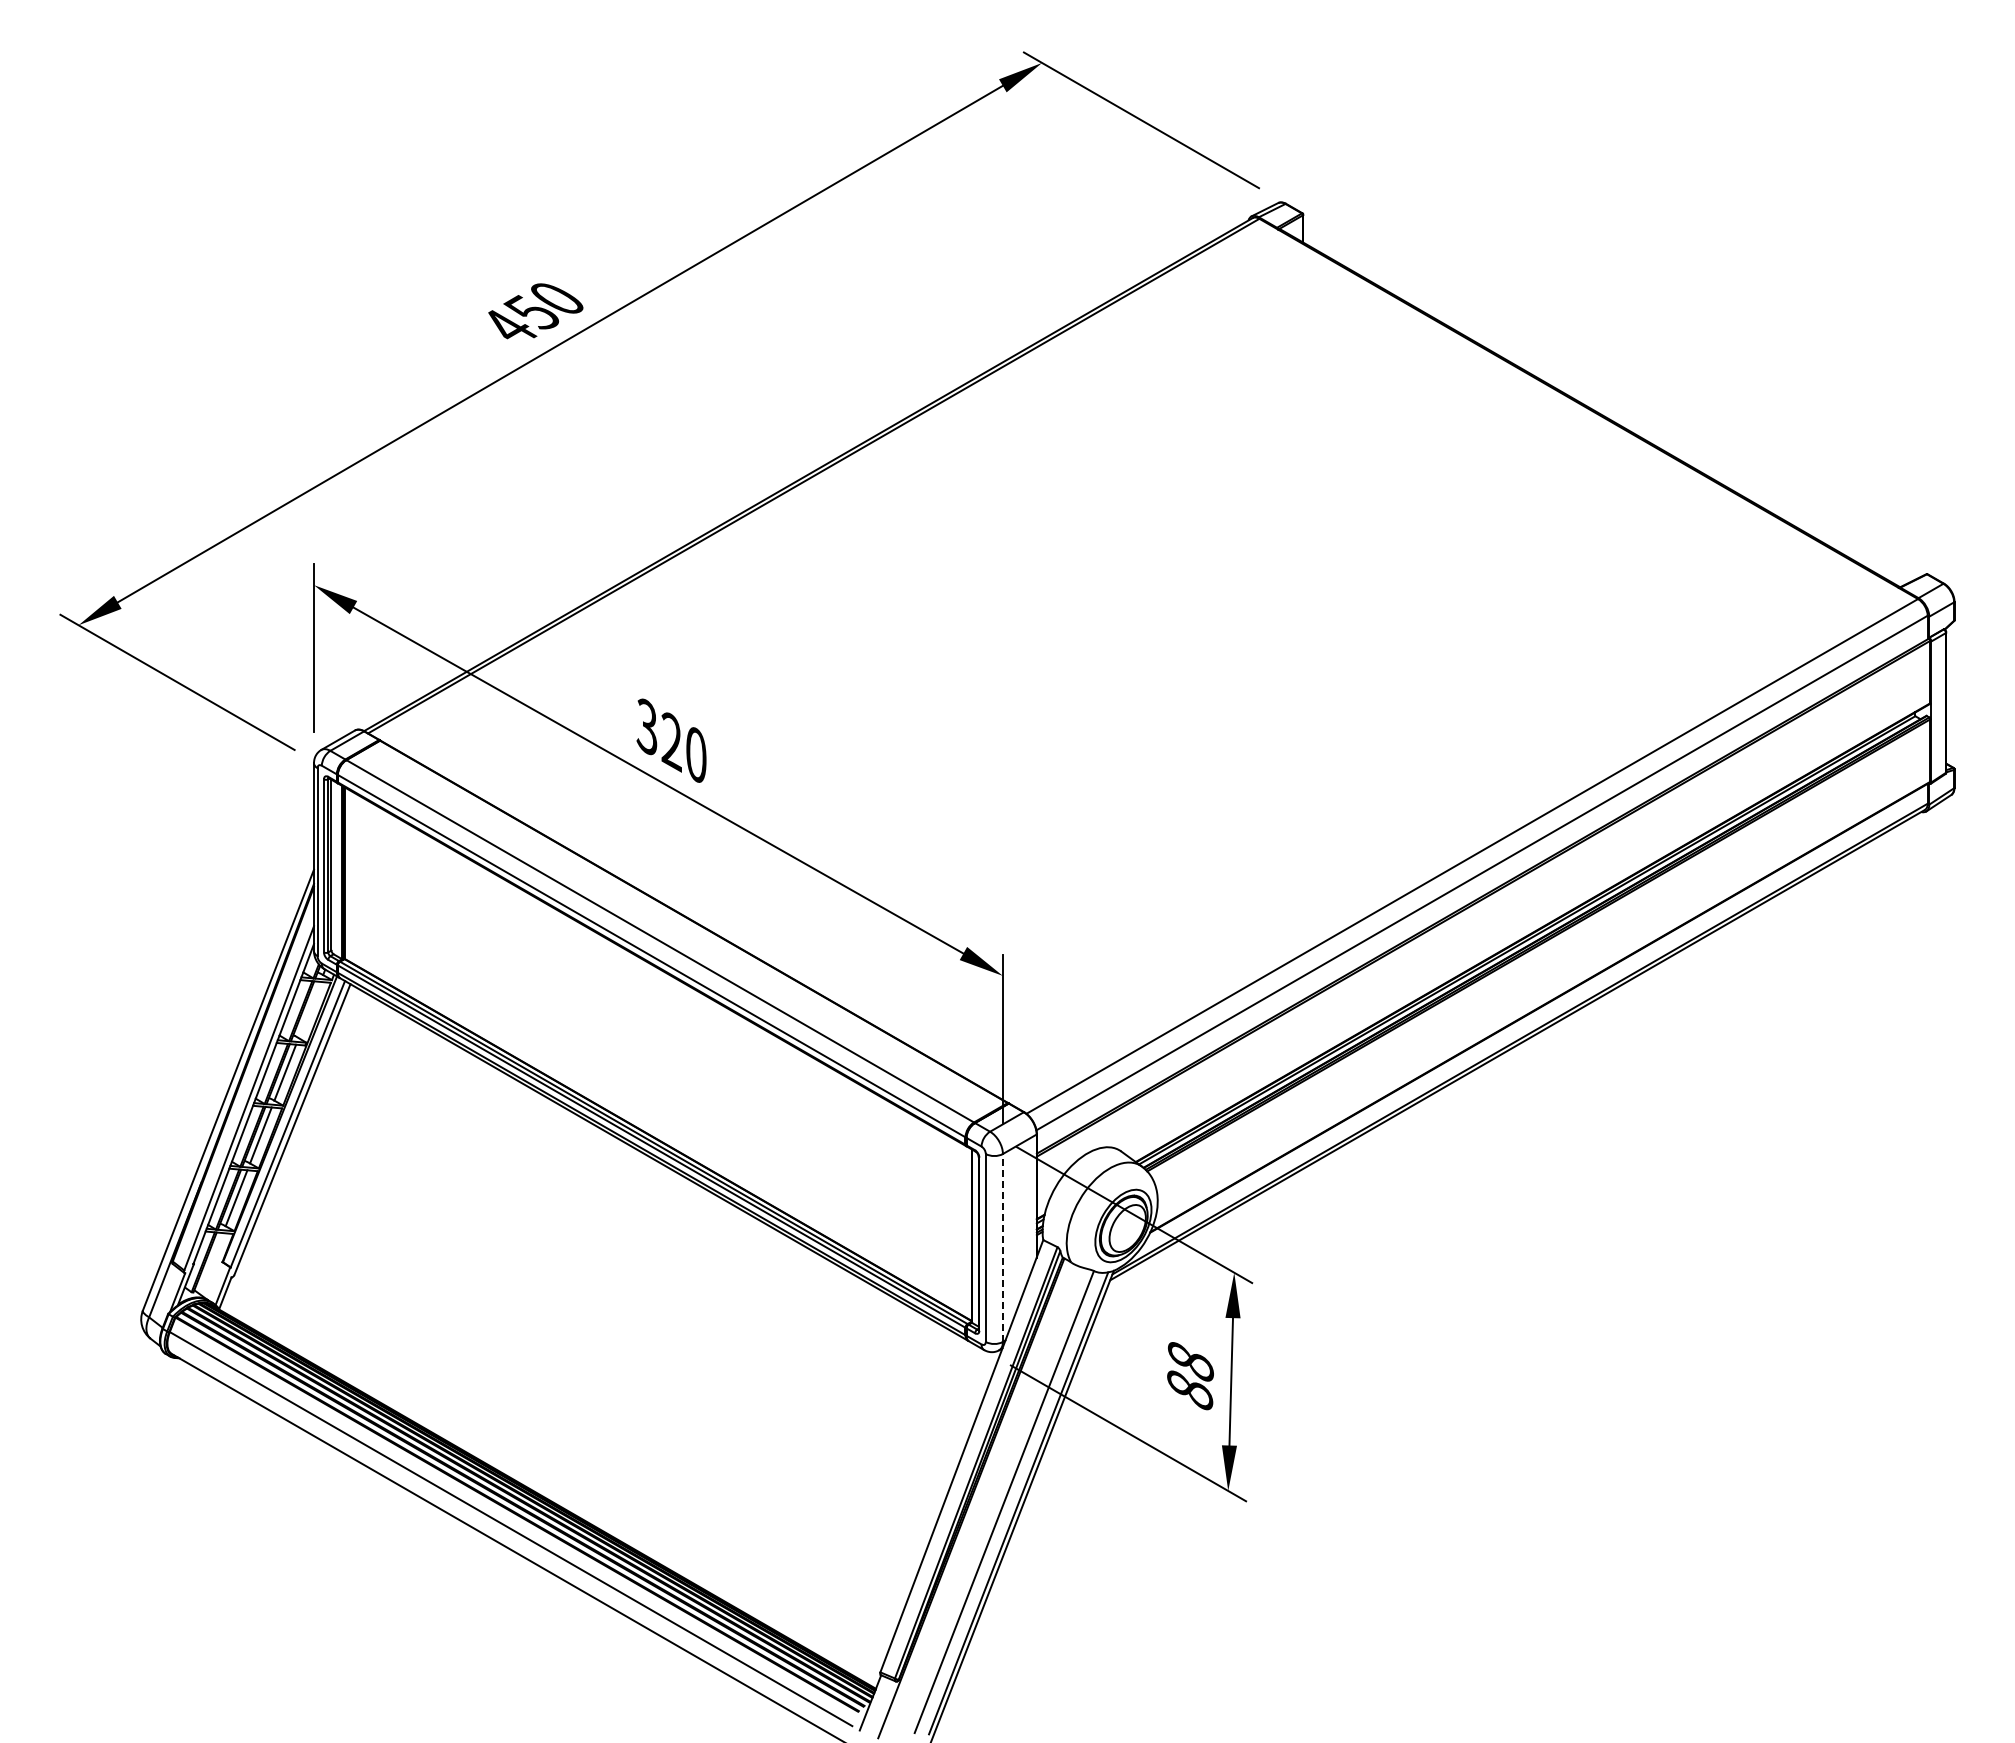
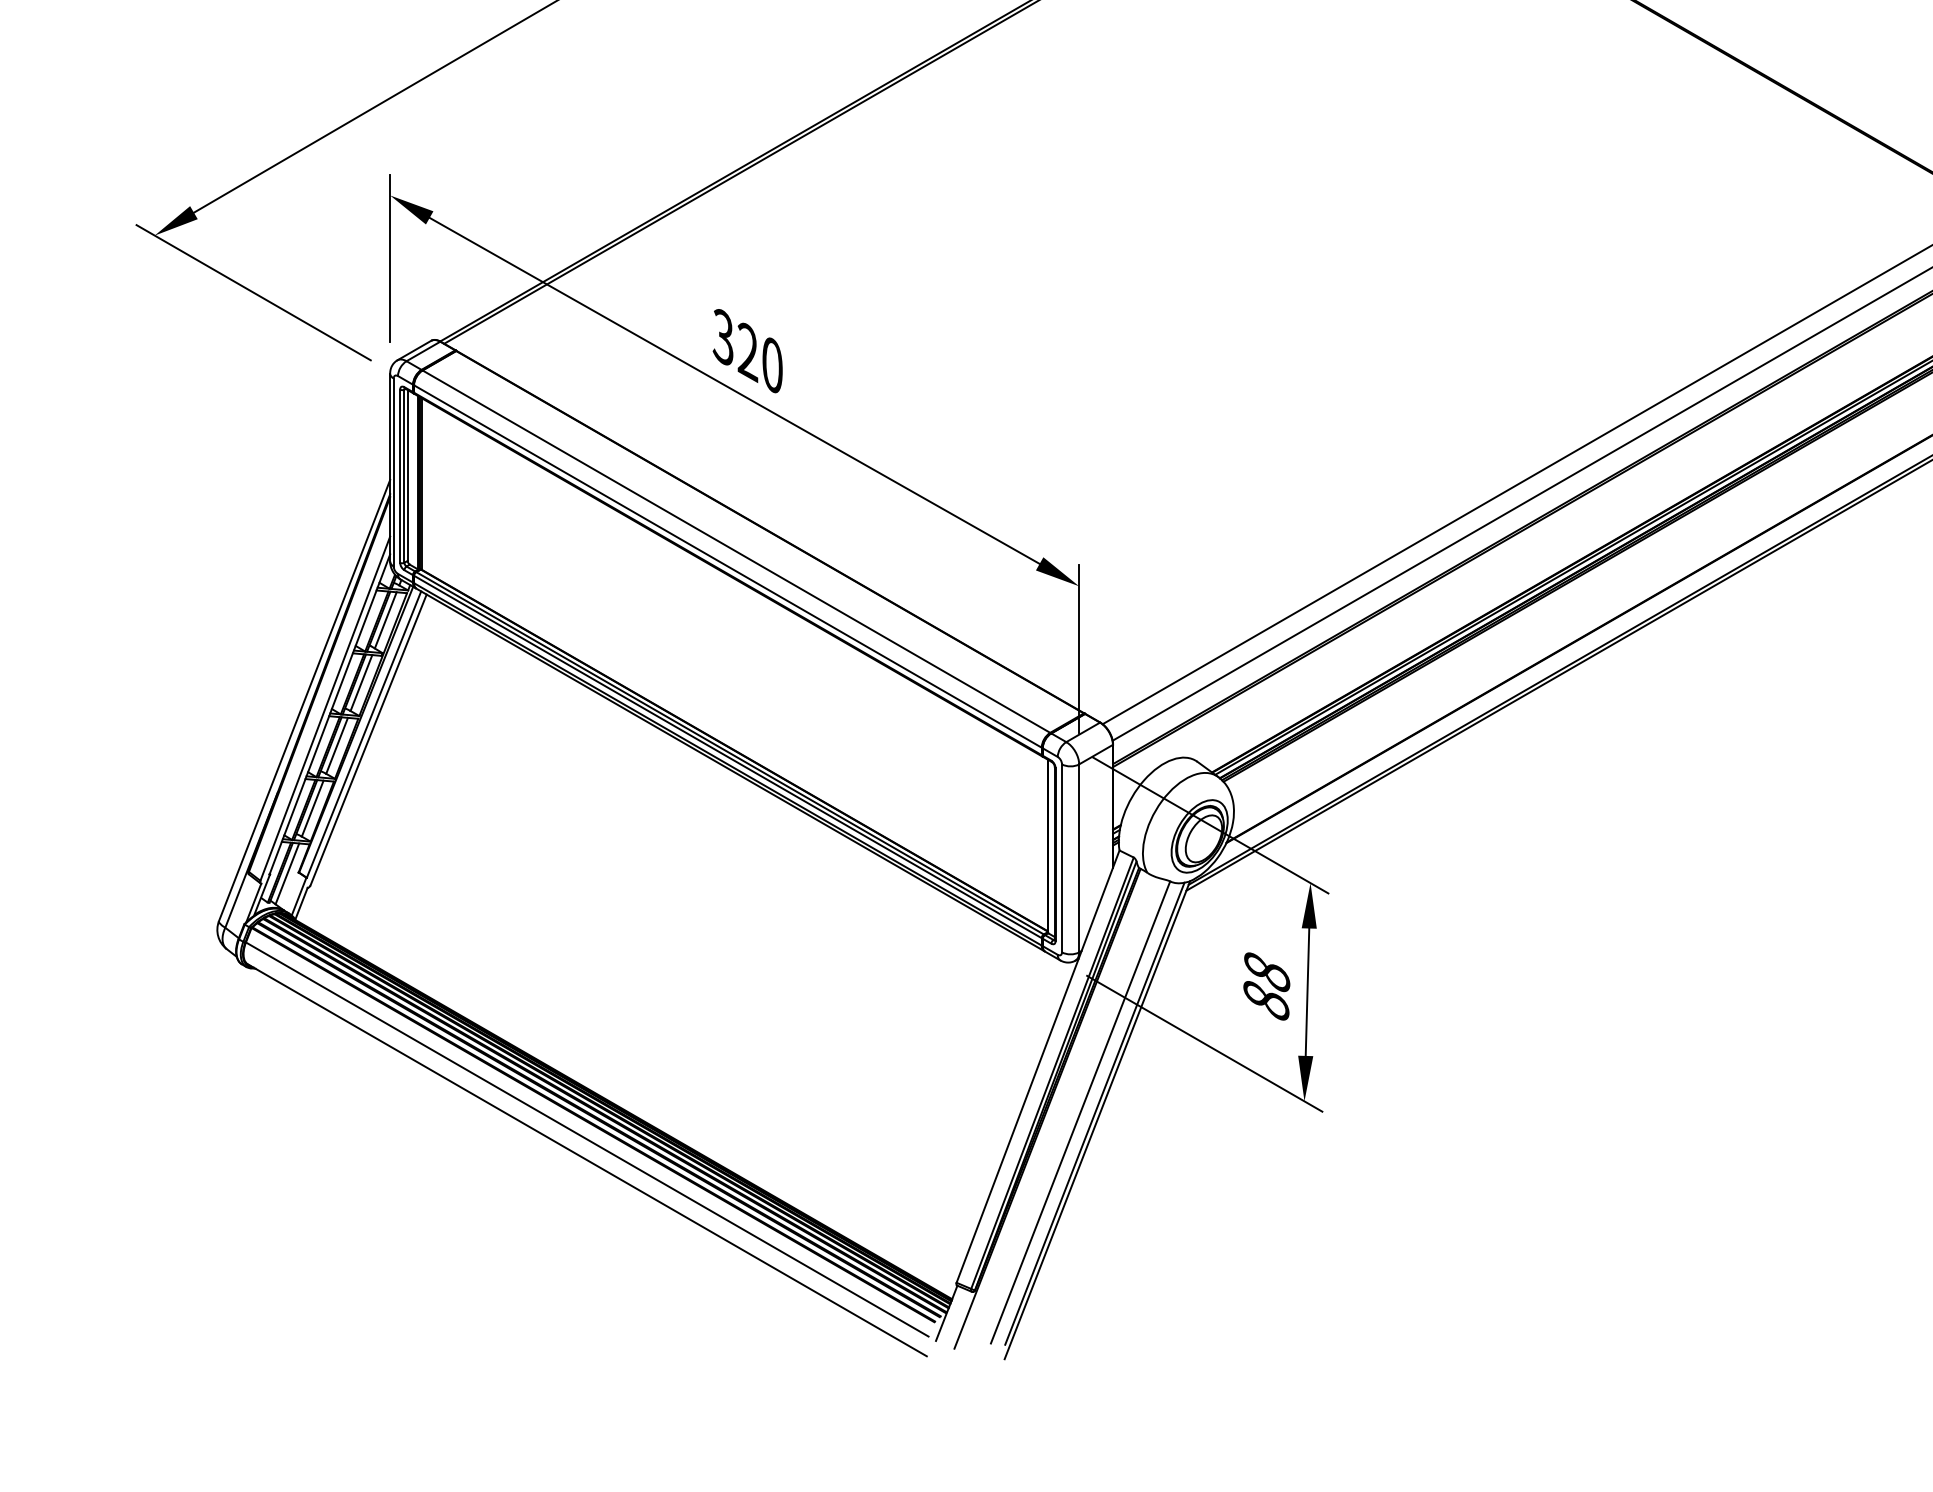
line: (309, 1009) -> (385, 619), added
line: (1002, 1247) -> (1078, 857), dashed -> solid
line: (211, 1263) -> (287, 873), added

